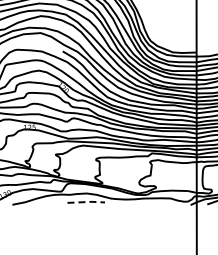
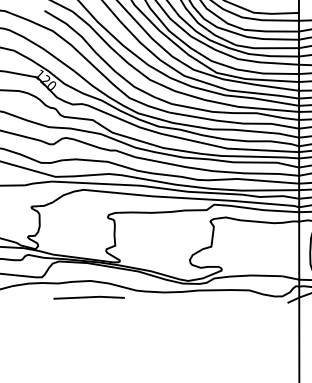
line: (86, 202) -> (89, 298), dashed -> solid

